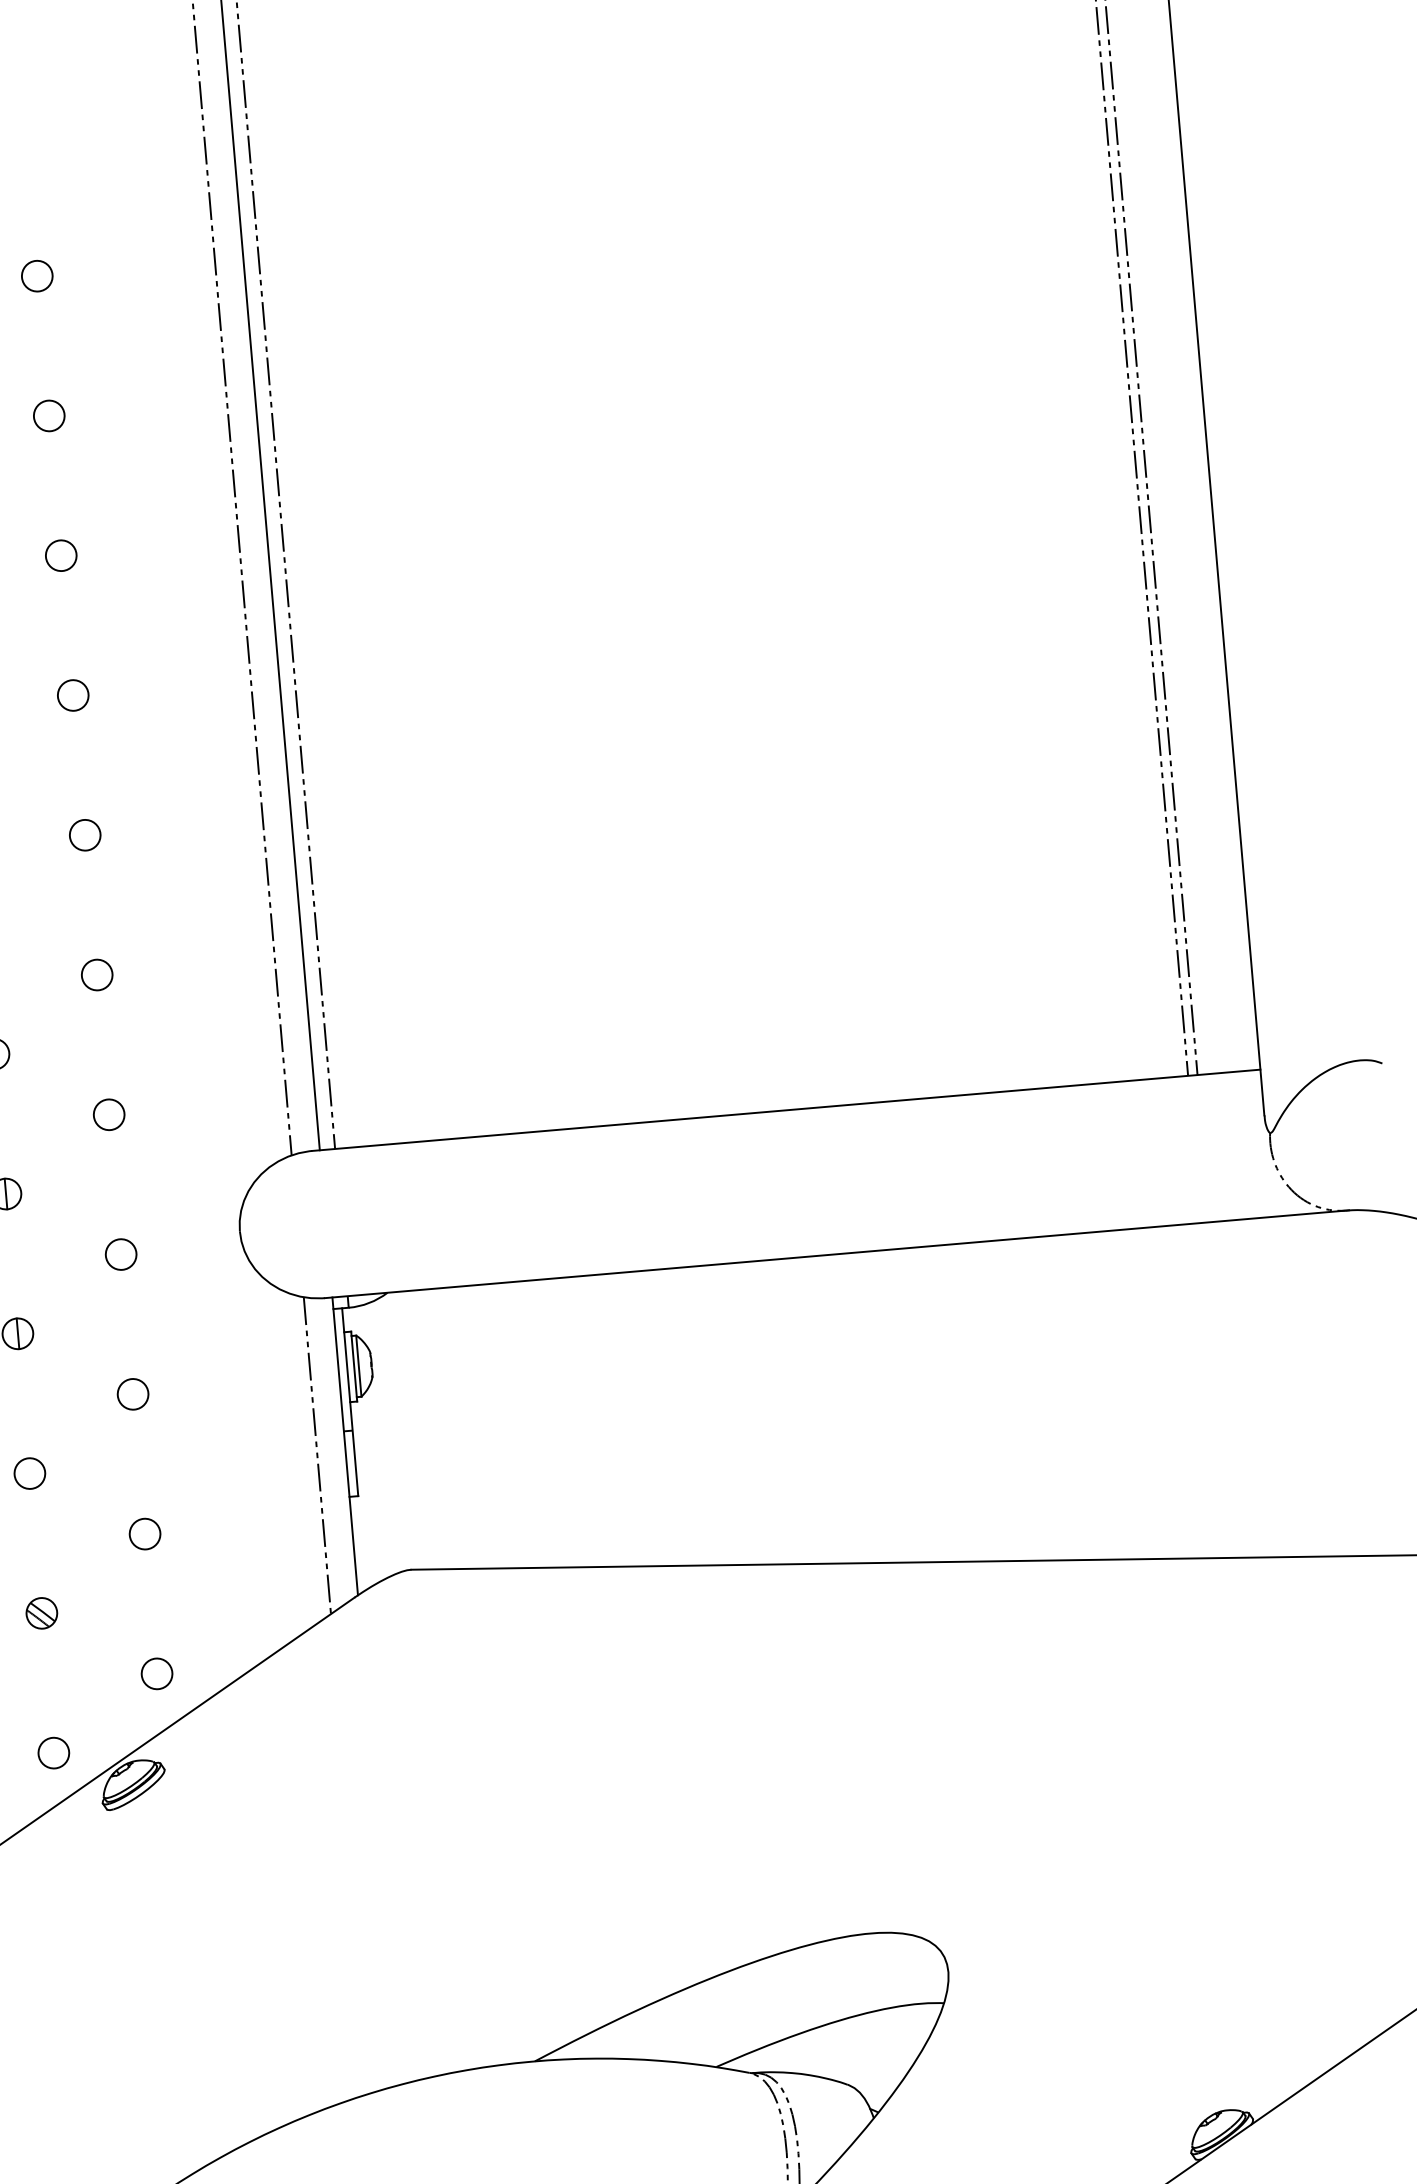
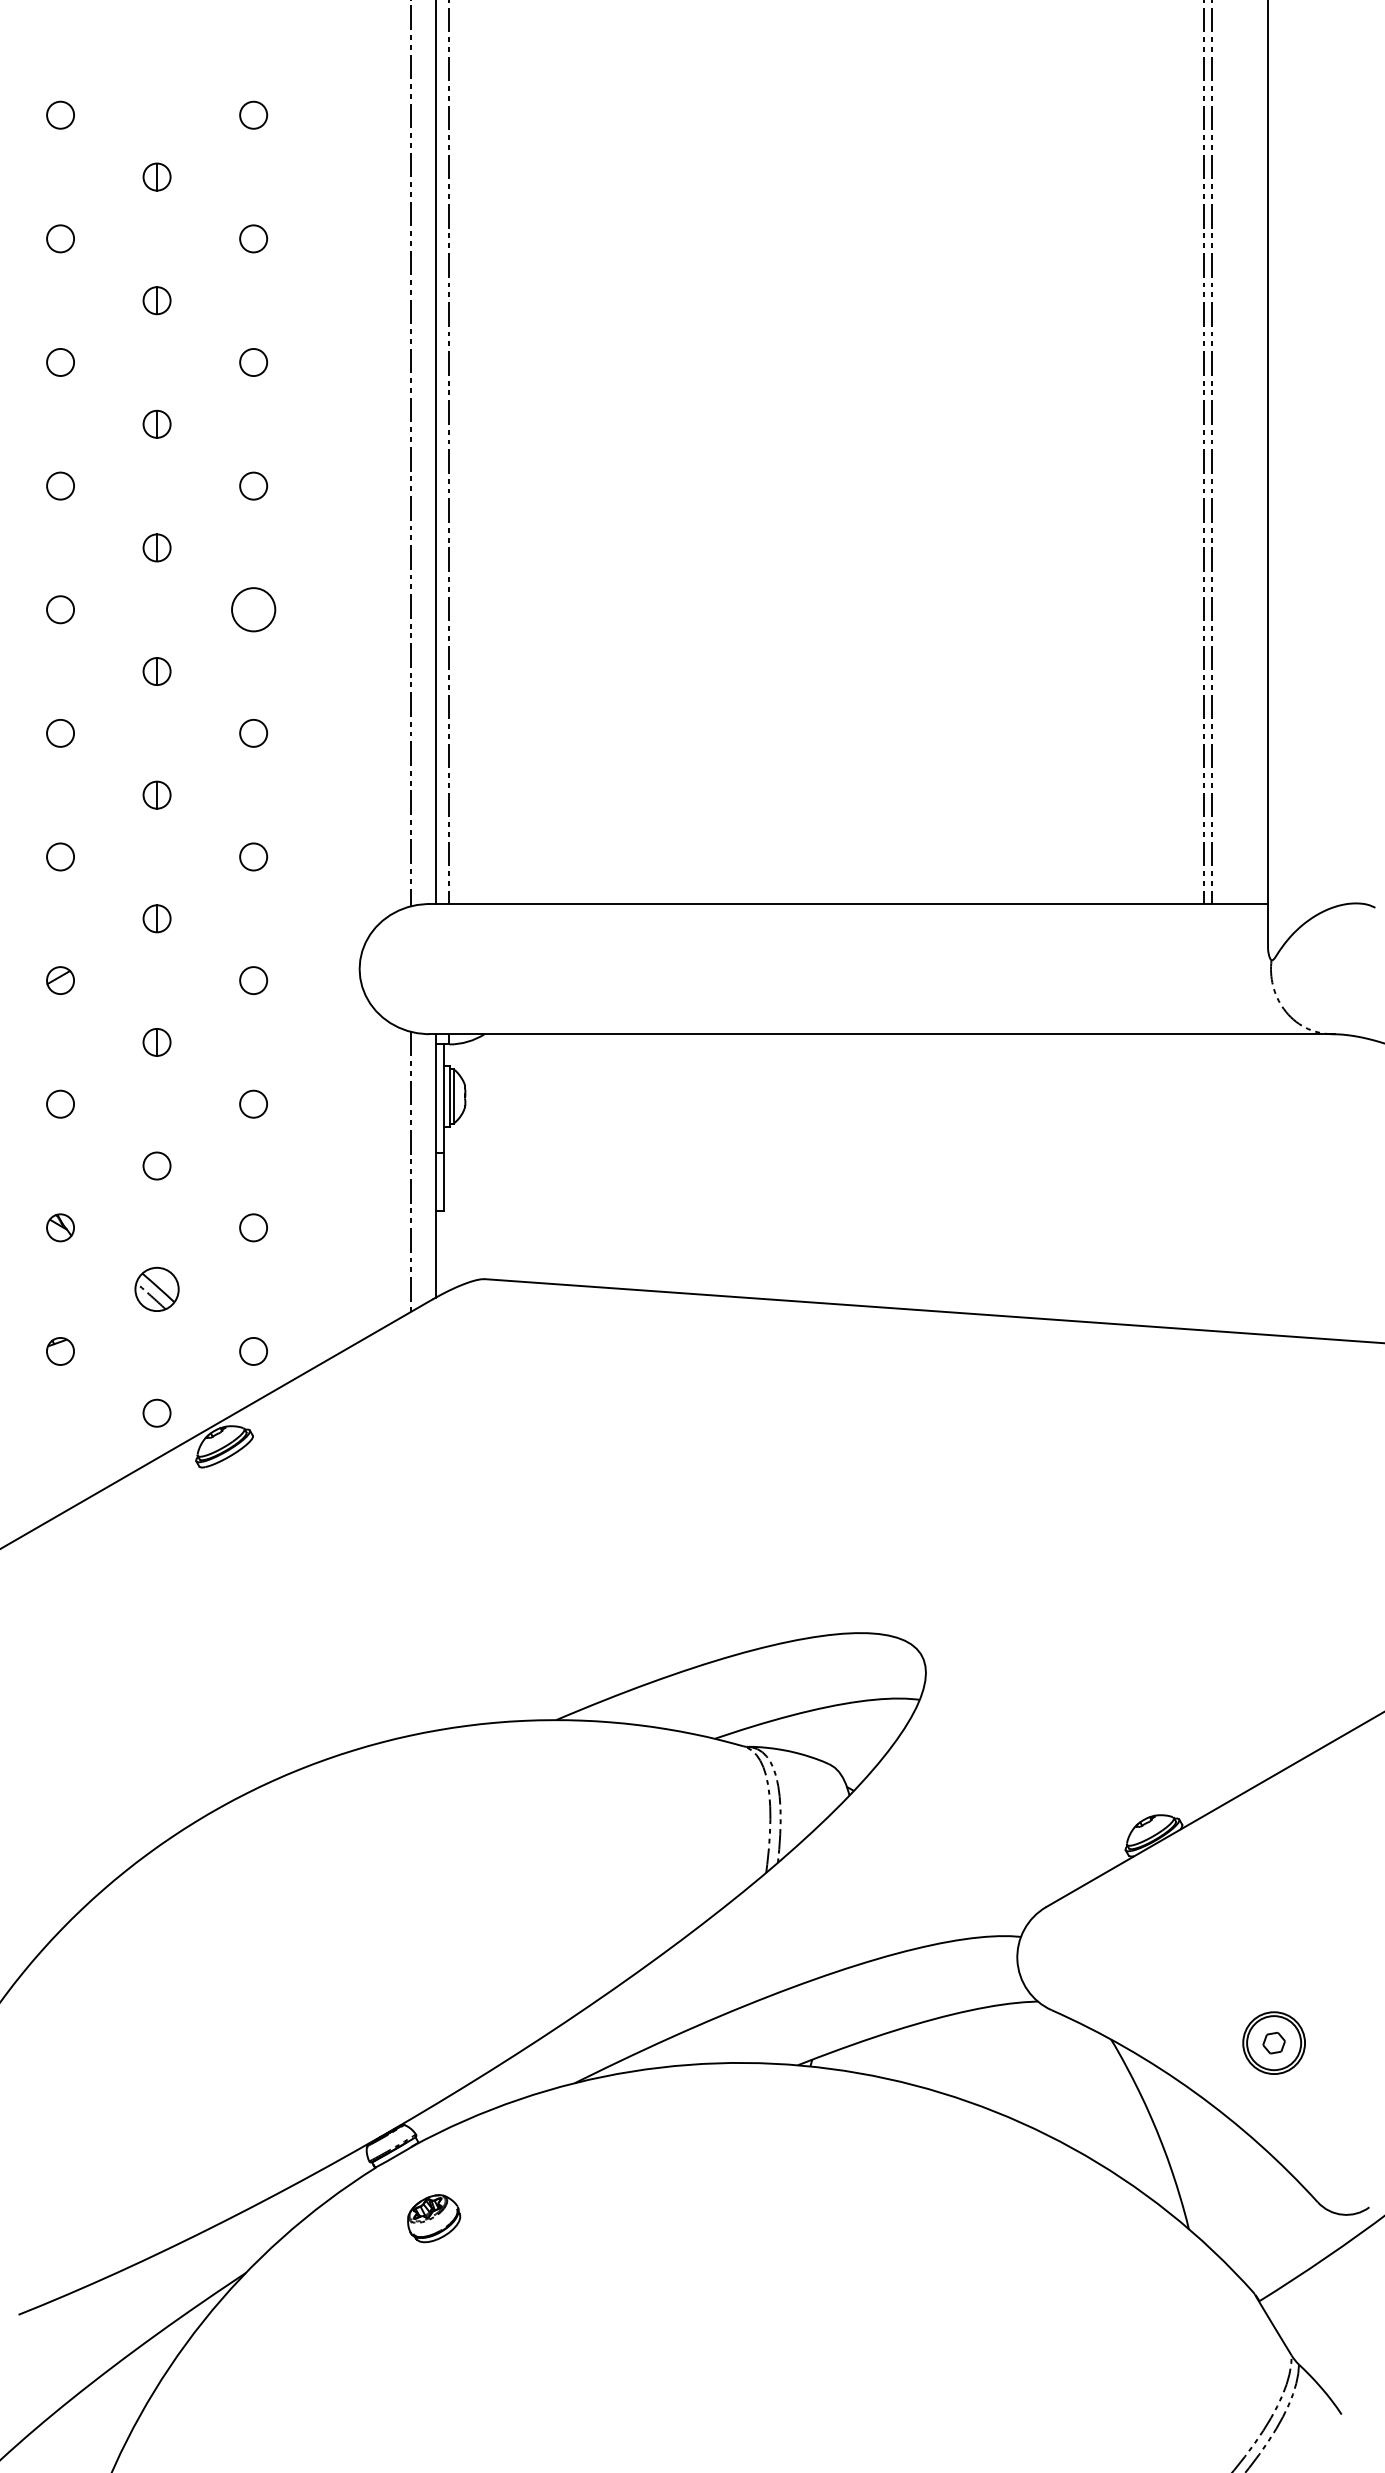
circle: (85, 834) -> (253, 609), size x1.6
part: (41, 1613) -> (156, 1289), size x1.6

